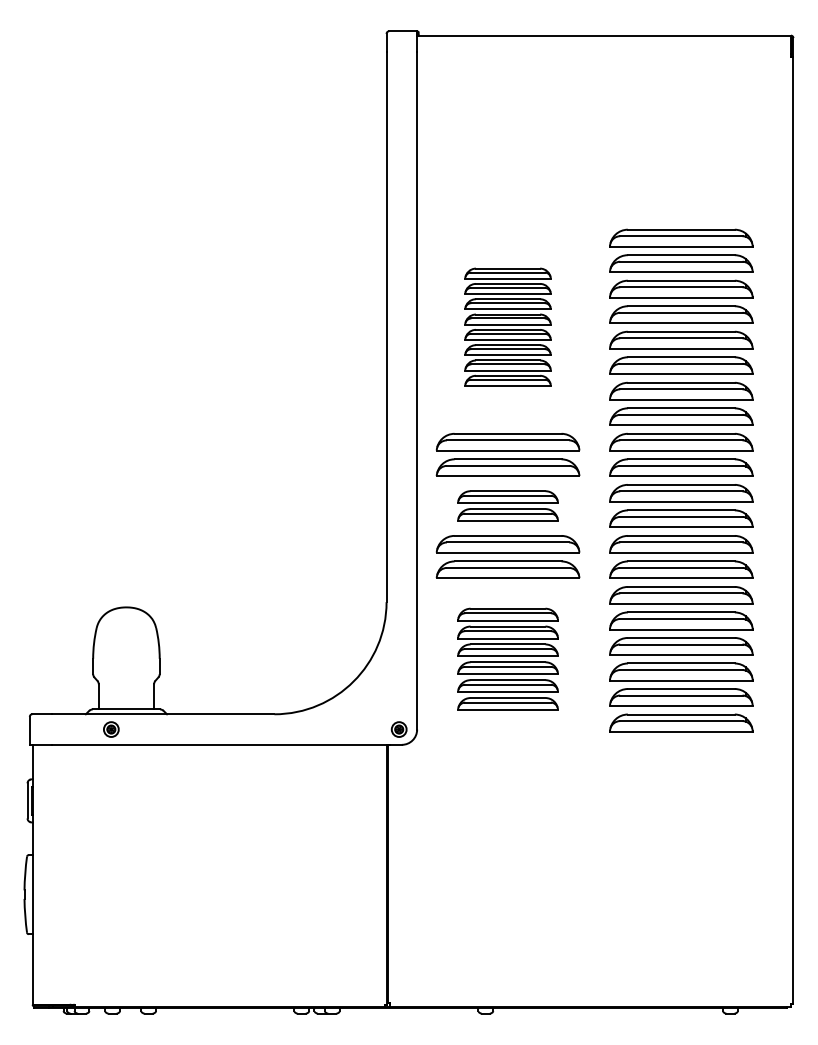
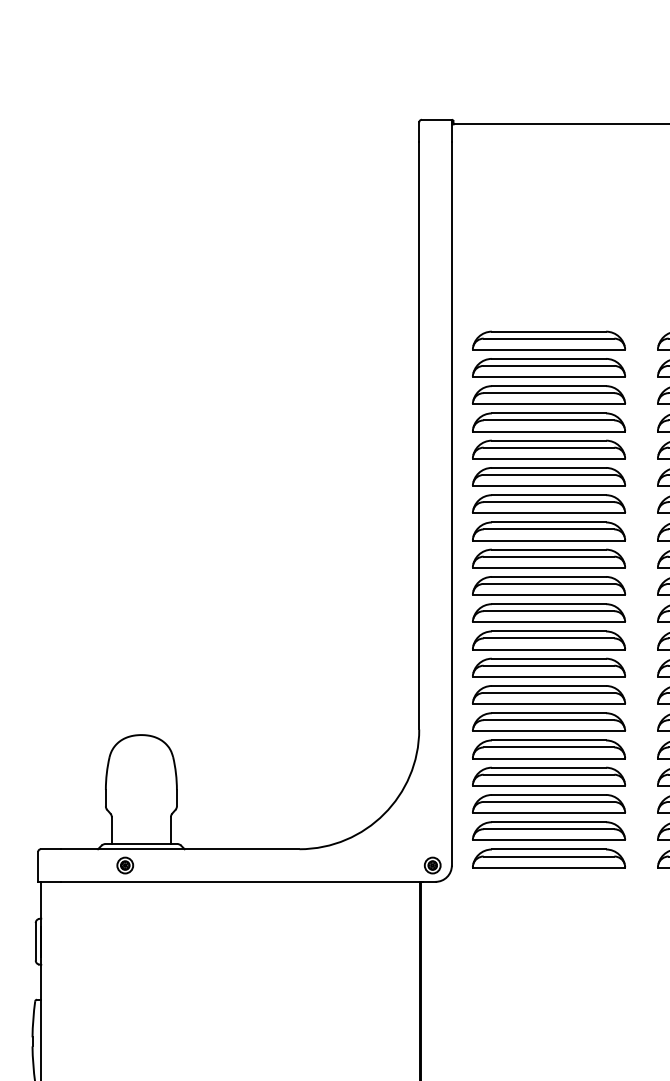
part: (507, 326) -> (548, 435), size x1.67
part: (507, 505) -> (548, 626), size x1.43
part: (507, 659) -> (548, 790), size x1.43

